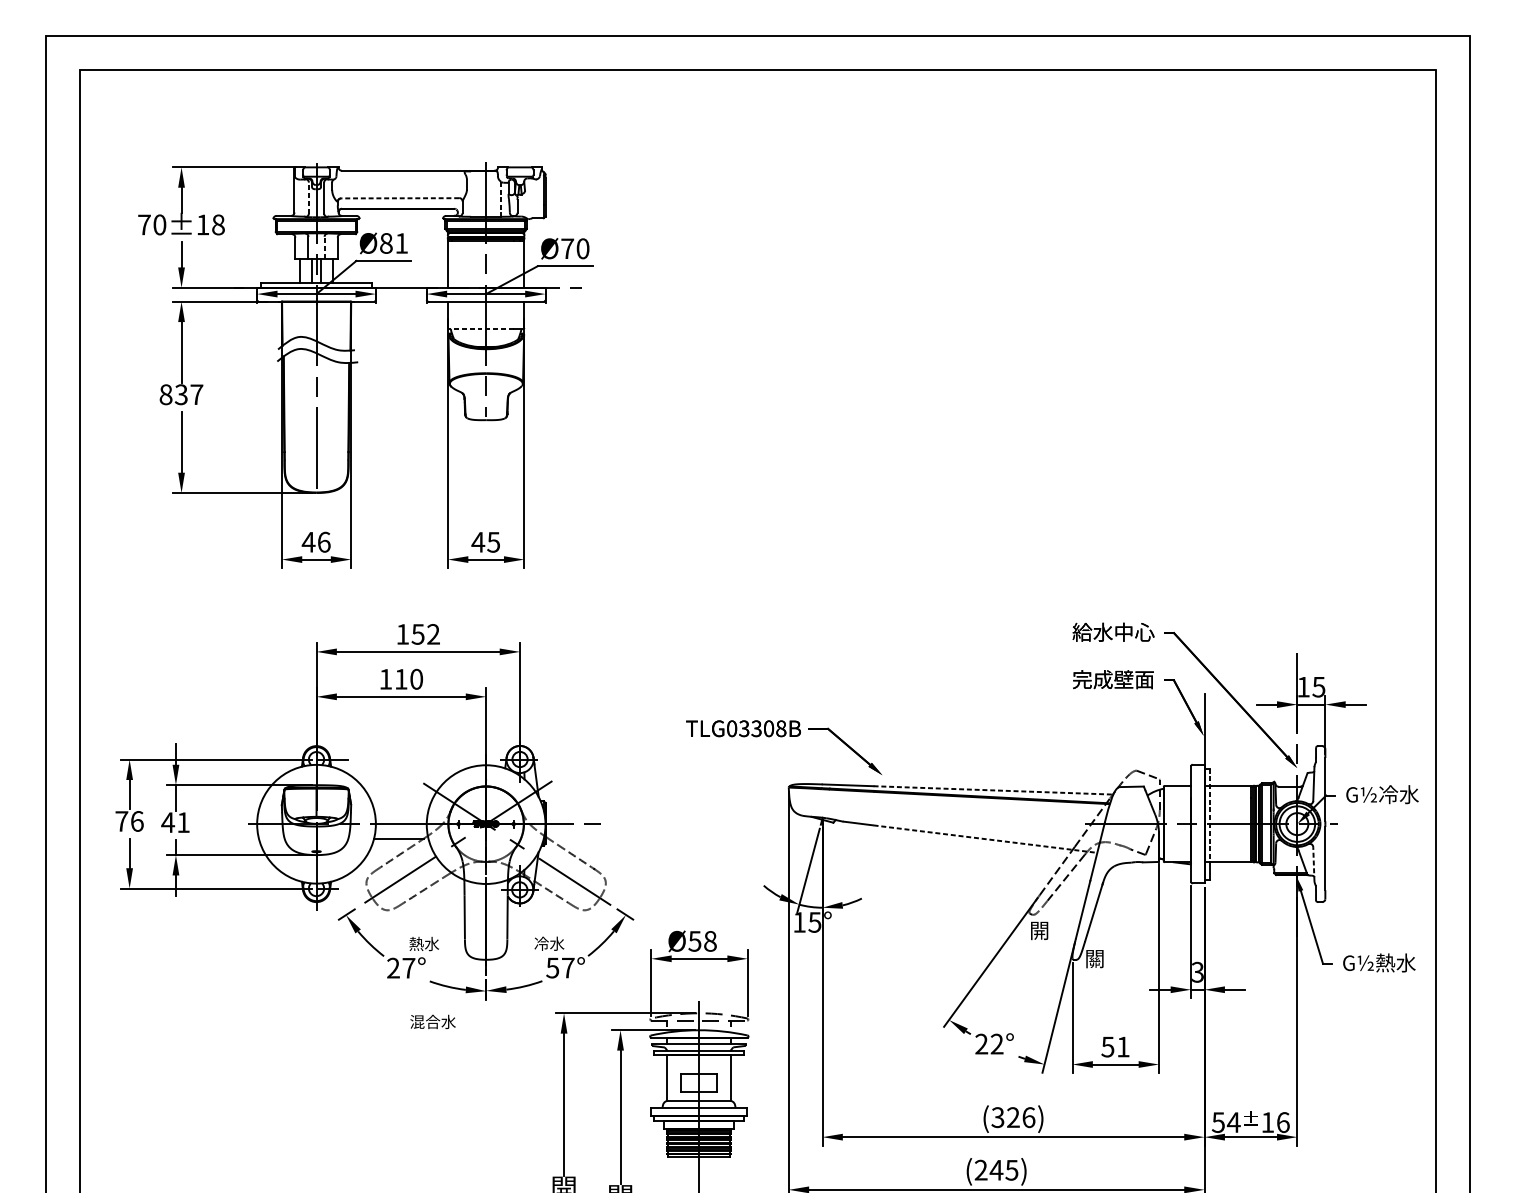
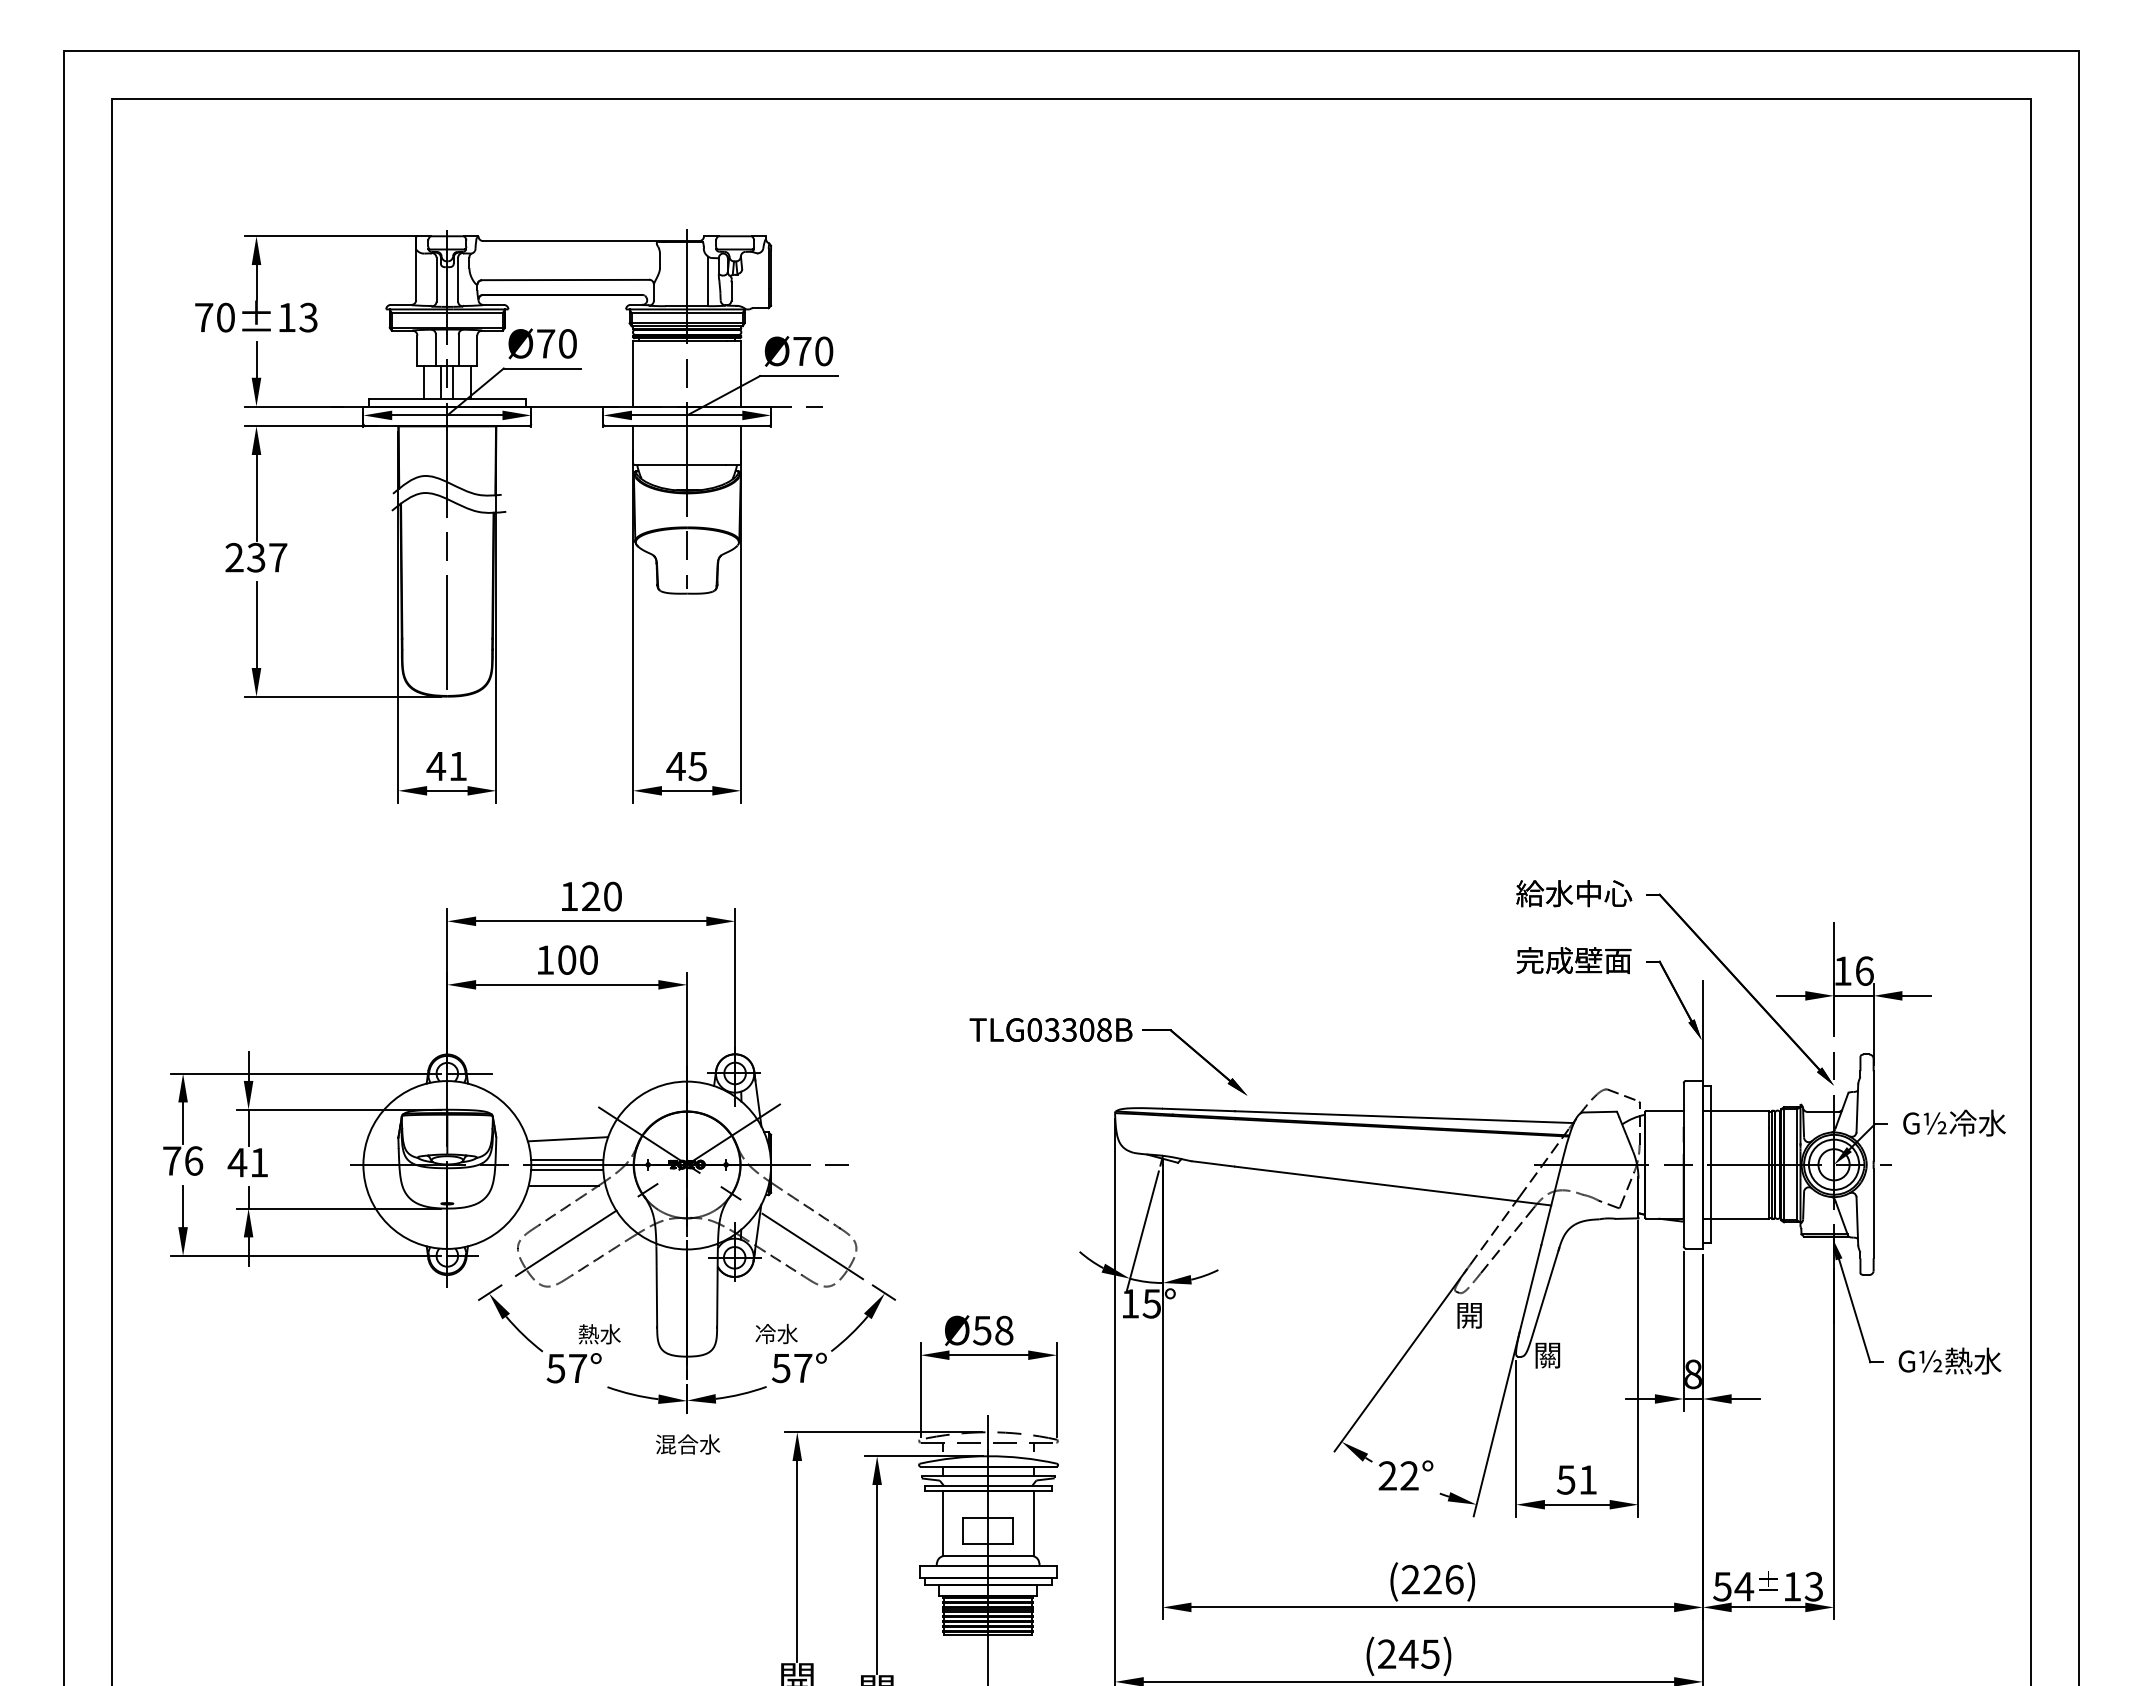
line: (308, 197) -> (436, 279), dashed -> solid
line: (501, 197) -> (708, 279), dashed -> solid
line: (400, 198) -> (565, 280), dashed -> solid
text: (218, 224) -> (308, 317), 70±18 -> 70±13
text: (393, 243) -> (556, 343), Ø81 -> Ø70
line: (324, 248) -> (458, 350), dashed -> solid
line: (481, 328) -> (680, 464), dashed -> solid
text: (165, 394) -> (234, 557), 837 -> 237
text: (324, 542) -> (458, 766), 46 -> 41
text: (425, 634) -> (601, 896), 152 -> 120
text: (401, 678) -> (567, 959), 110 -> 100
text: (1318, 686) -> (1864, 970), 15 -> 16
line: (993, 790) -> (1404, 1117), dashed -> solid
line: (401, 806) -> (567, 1139), added
line: (1209, 816) -> (1710, 1153), dashed -> solid
line: (401, 821) -> (567, 1160), added
line: (401, 827) -> (567, 1169), added
line: (985, 839) -> (1393, 1186), dashed -> solid
line: (1313, 864) -> (1857, 1221), dashed -> solid
text: (393, 968) -> (555, 1368), 27° -> 57°
text: (1197, 972) -> (1693, 1374), 3 -> 8
text: (433, 1021) -> (688, 1444), moved
text: (997, 1117) -> (1410, 1579), (326) -> (226)
text: (1282, 1122) -> (1813, 1586), 16 -> 13

